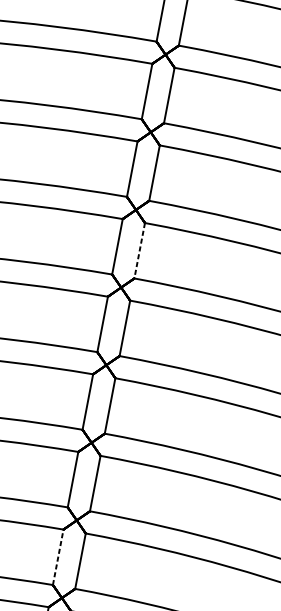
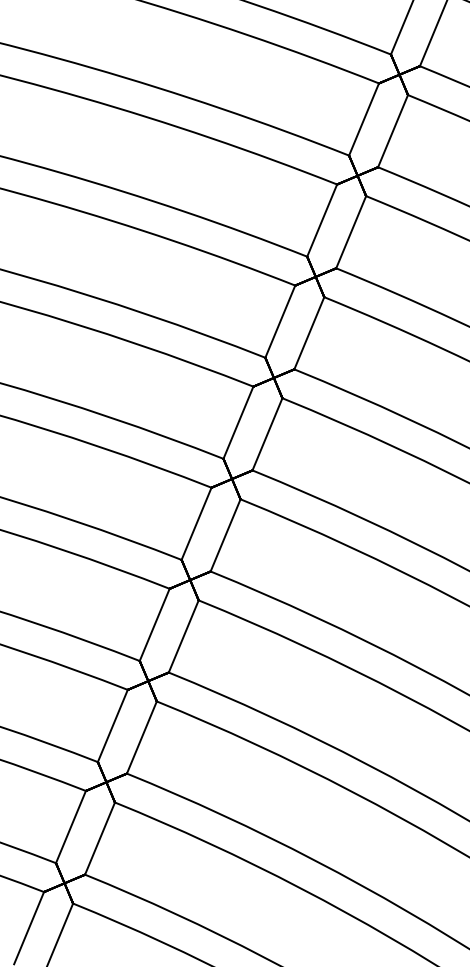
line: (139, 250) -> (267, 434), dashed -> solid
line: (58, 556) -> (71, 826), dashed -> solid

